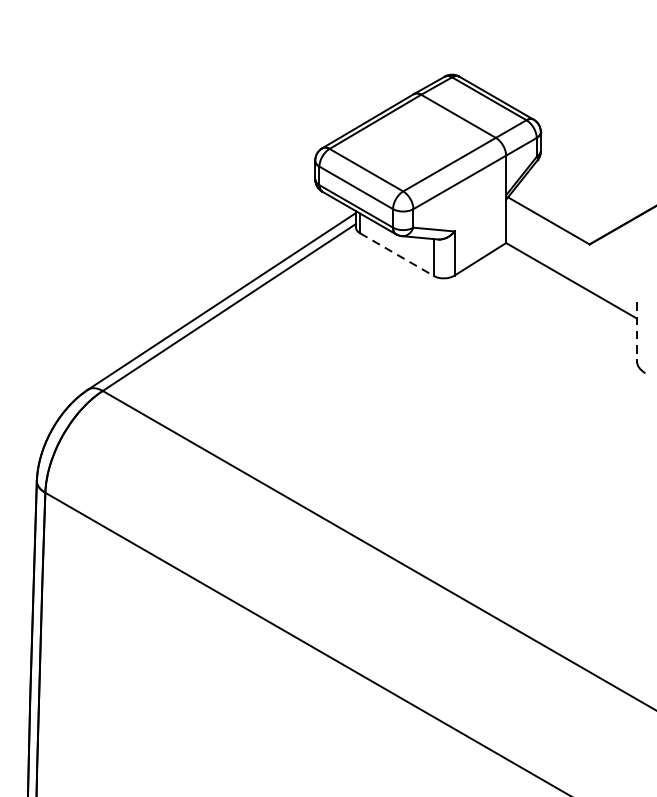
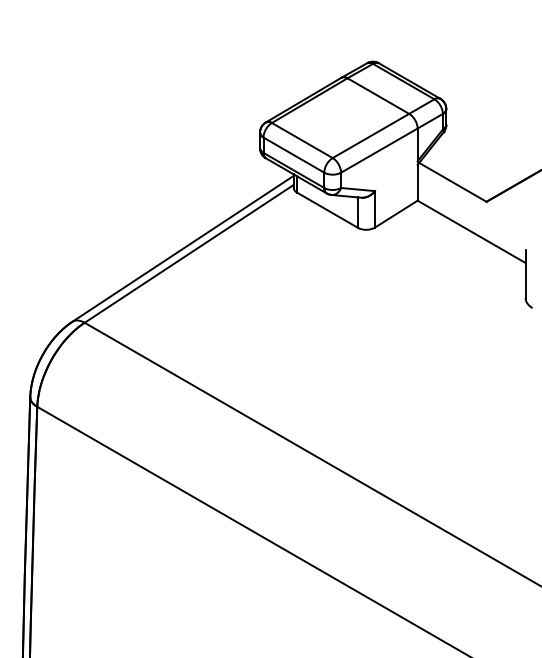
line: (398, 254) -> (328, 210), dashed -> solid
line: (636, 332) -> (525, 274), dashed -> solid

